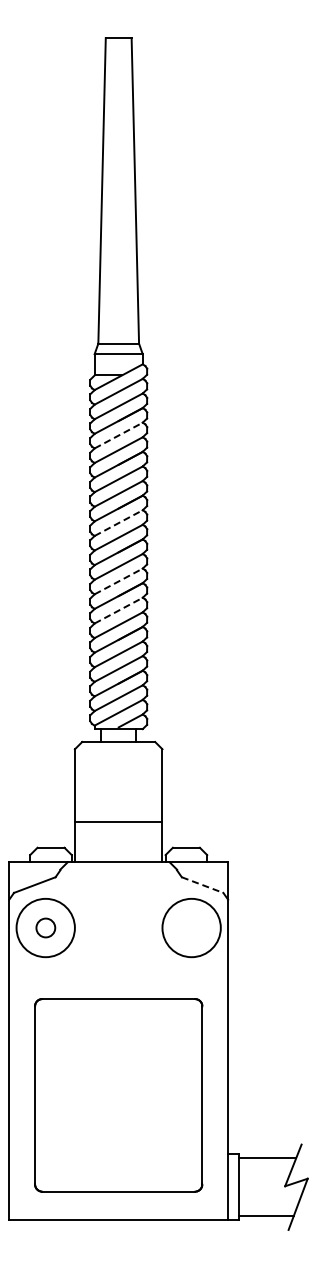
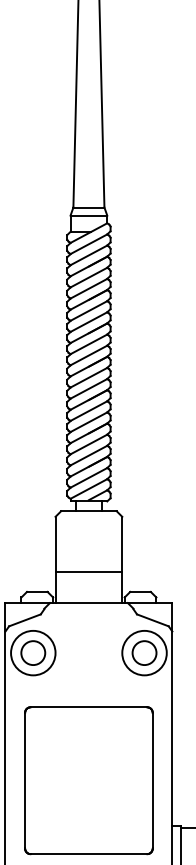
line: (119, 435) -> (89, 277), dashed -> solid
line: (119, 522) -> (89, 343), dashed -> solid
line: (119, 581) -> (89, 388), dashed -> solid
line: (119, 610) -> (89, 411), dashed -> solid
line: (203, 885) -> (153, 620), dashed -> solid
circle: (45, 927) -> (33, 652), size x1.67
circle: (191, 927) -> (144, 652), added

